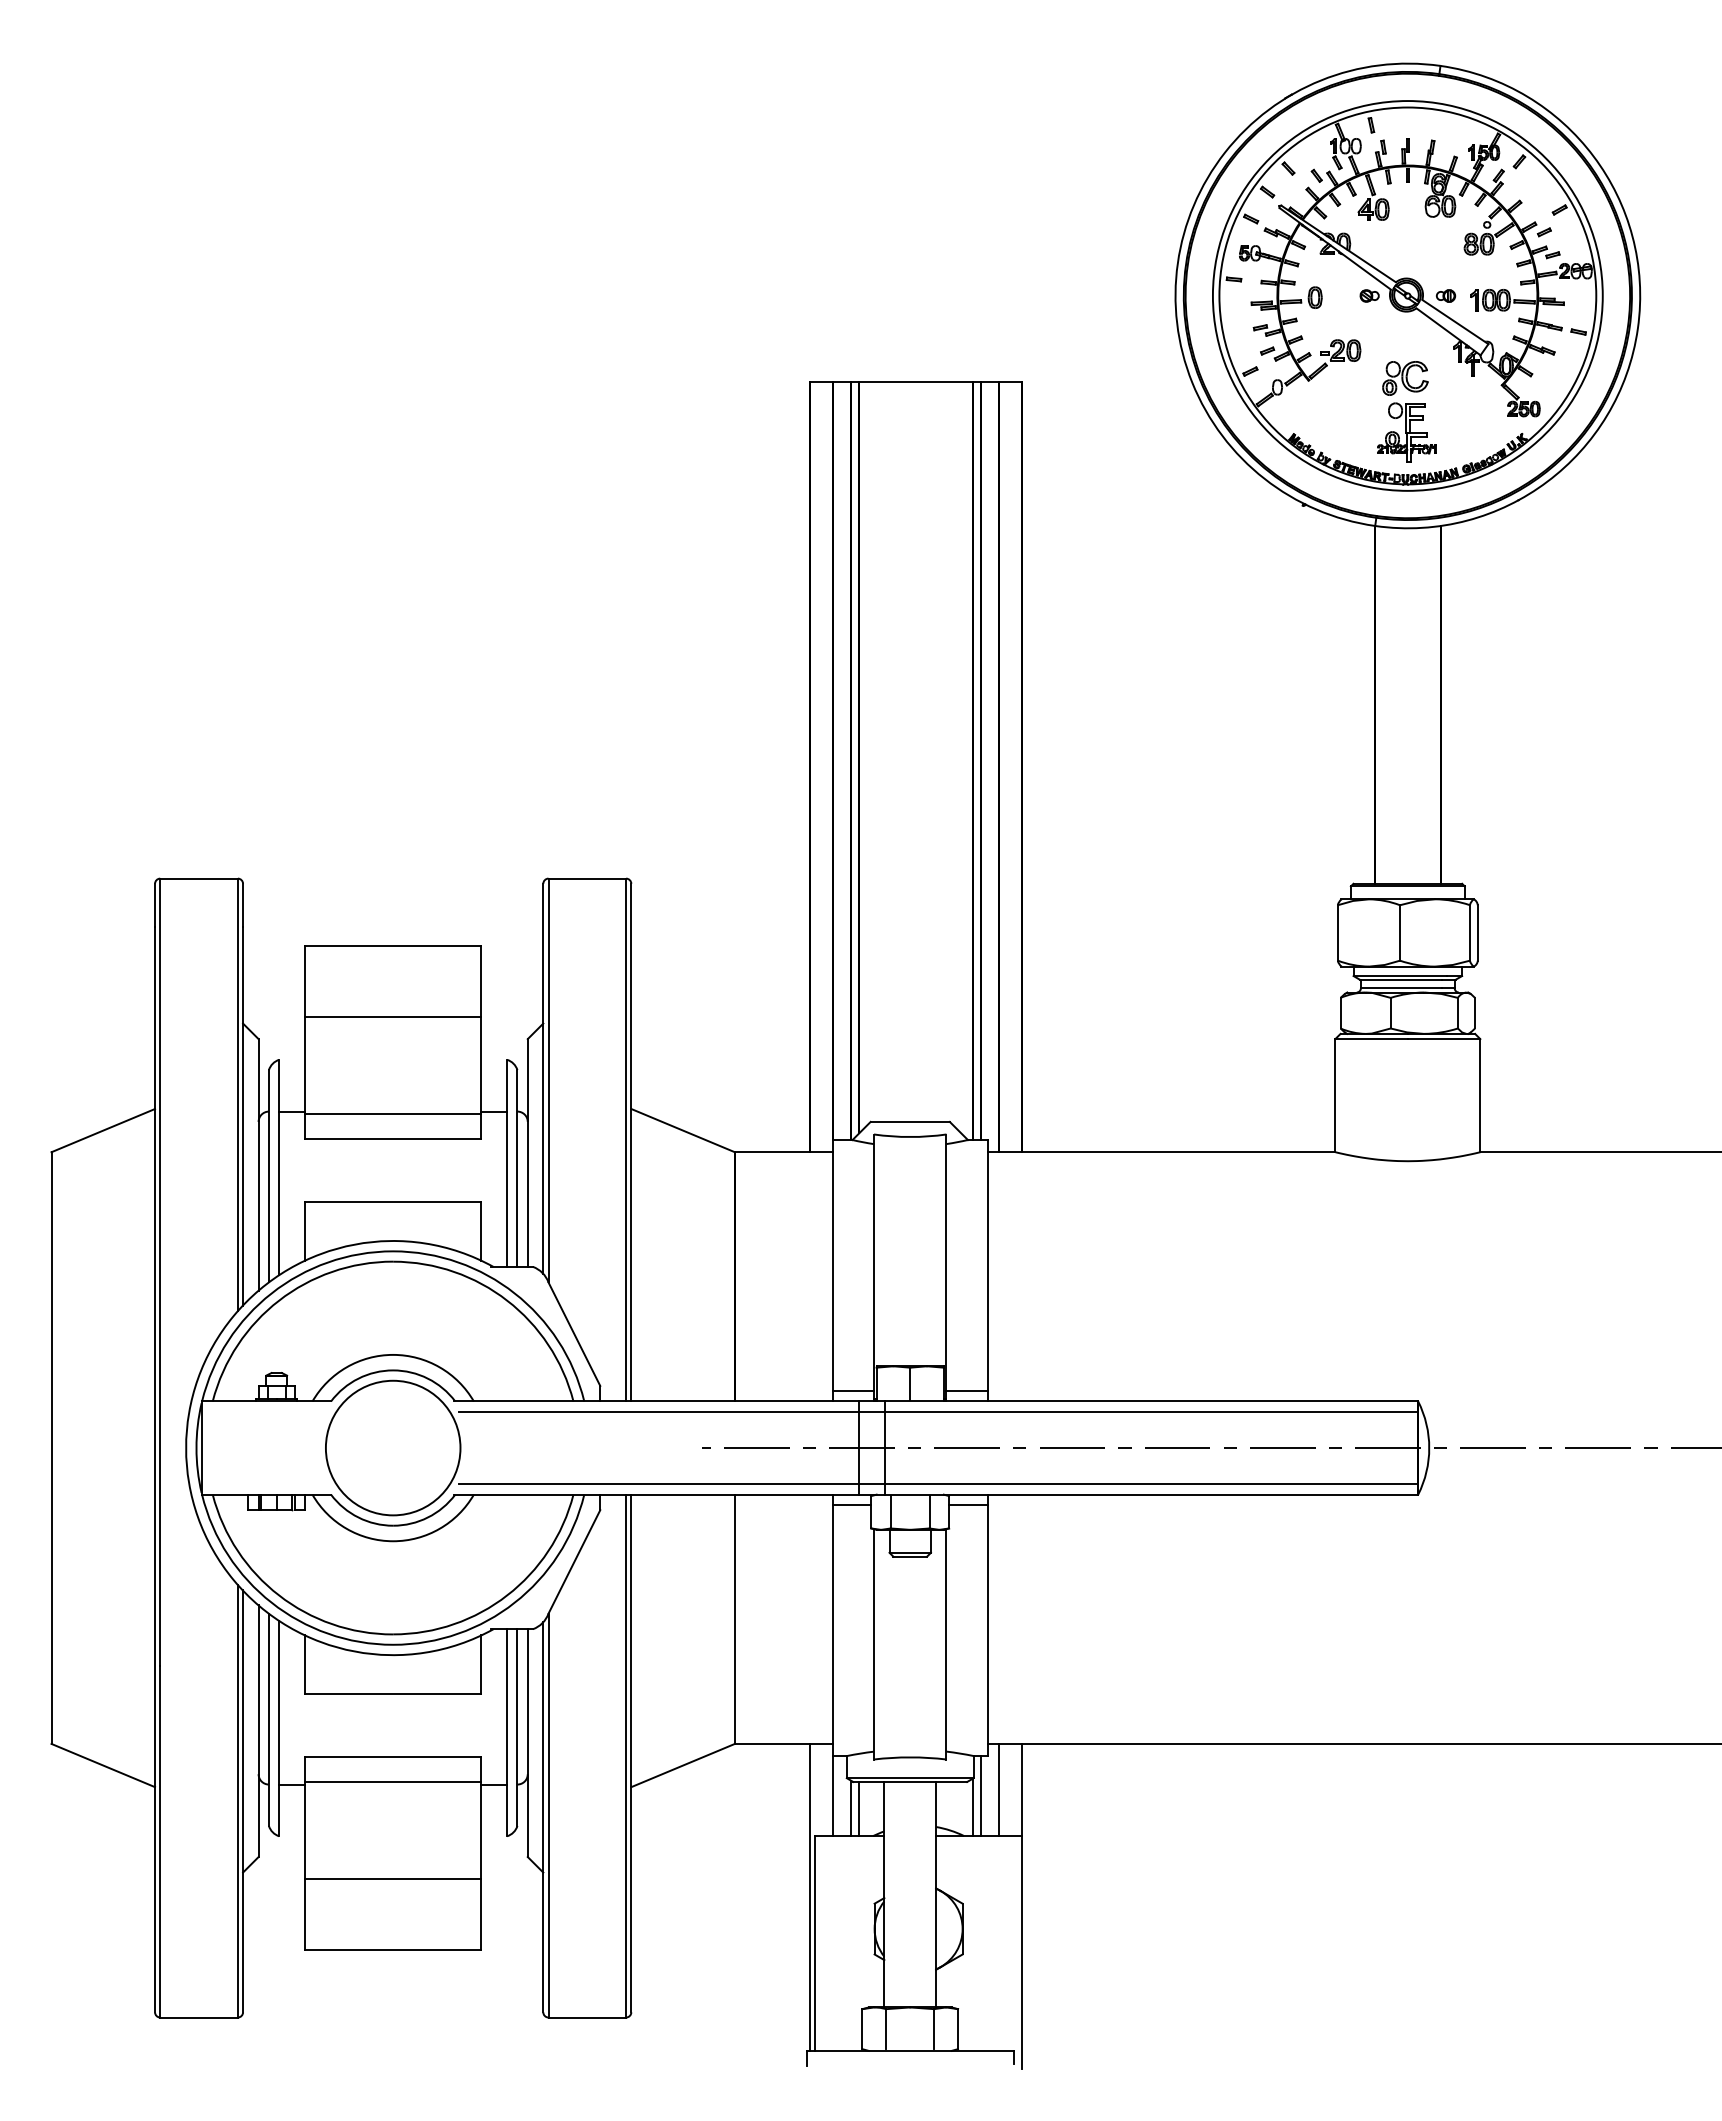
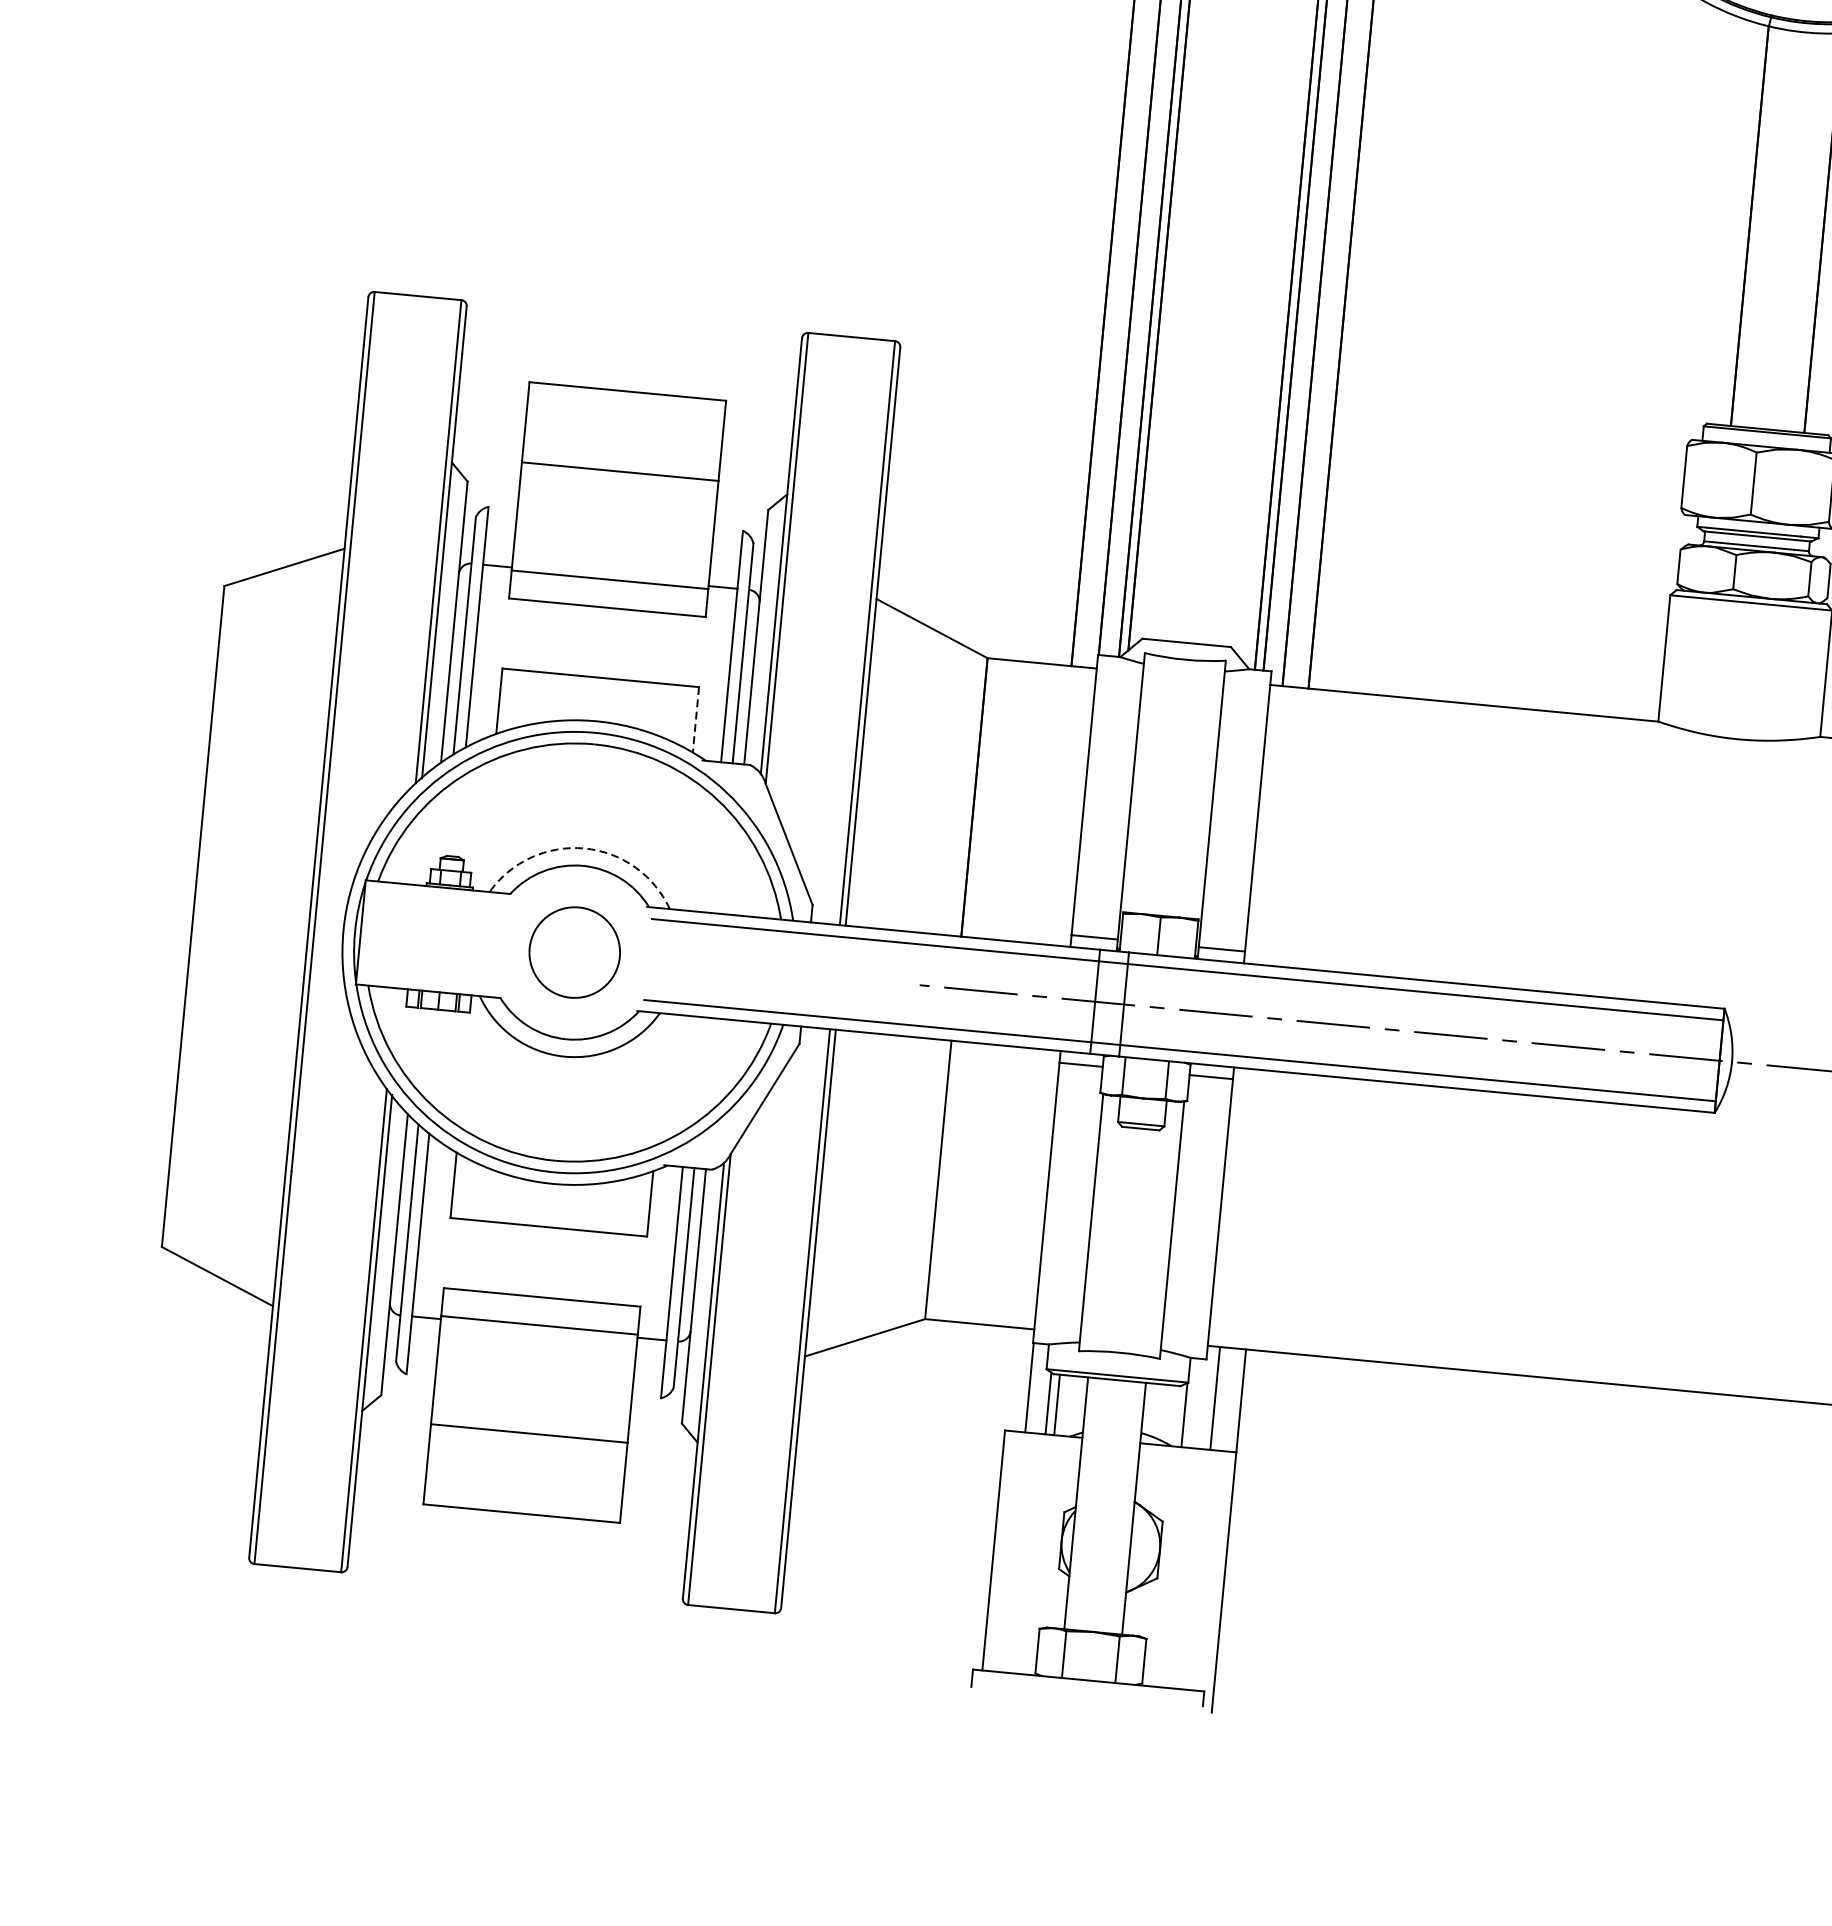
line: (481, 1231) -> (696, 720), solid -> dashed
arc: (393, 1354) -> (585, 848), solid -> dashed
circle: (392, 1447) -> (574, 951), size x0.6
line: (980, 1796) -> (1193, 1403), removed
line: (809, 1896) -> (992, 1497), removed

